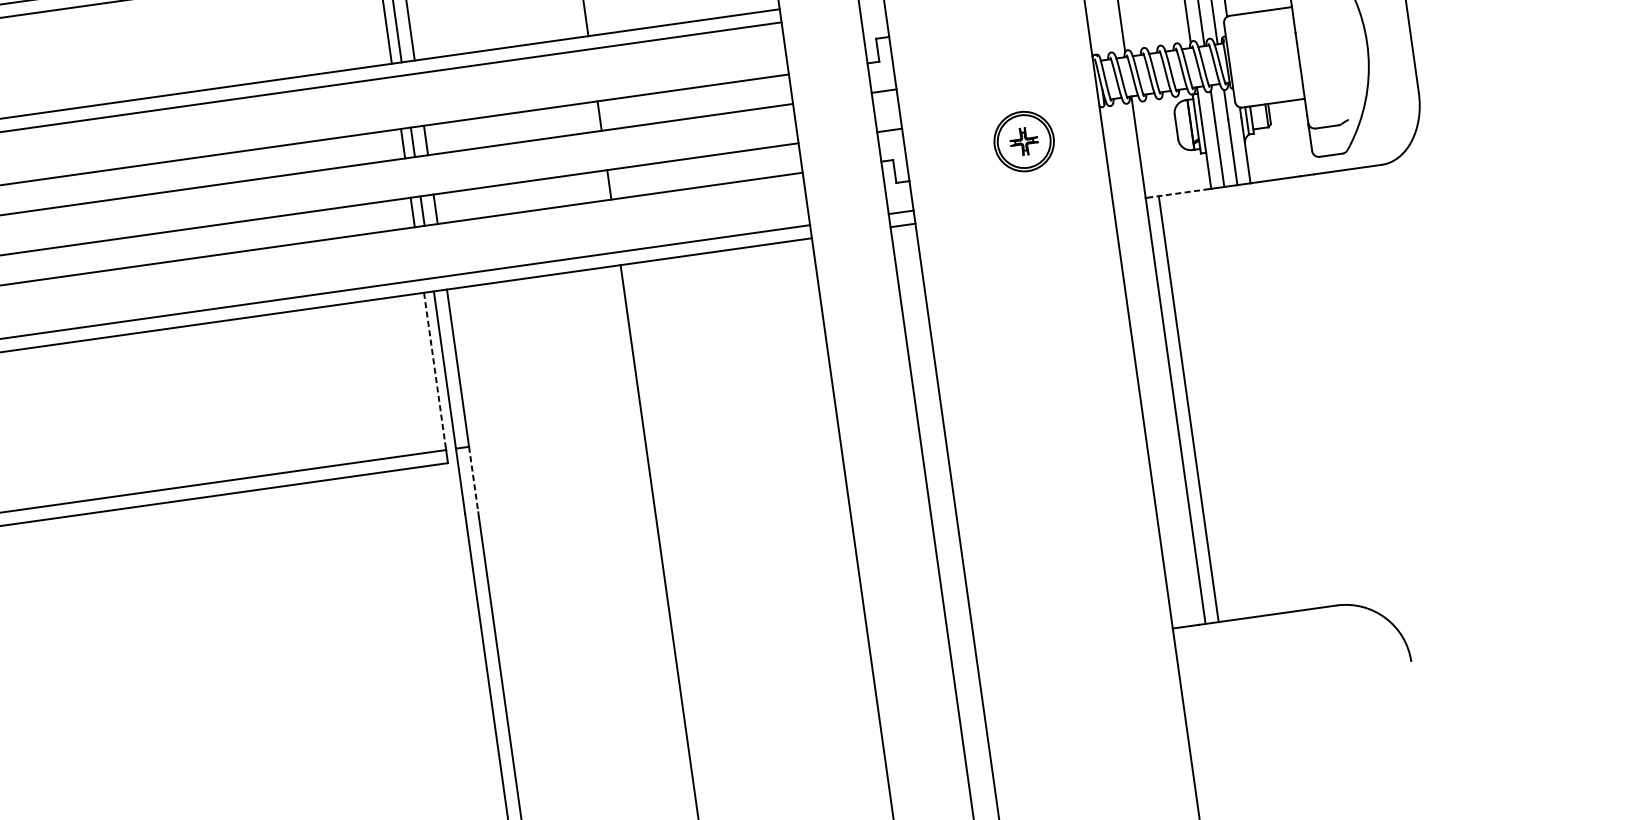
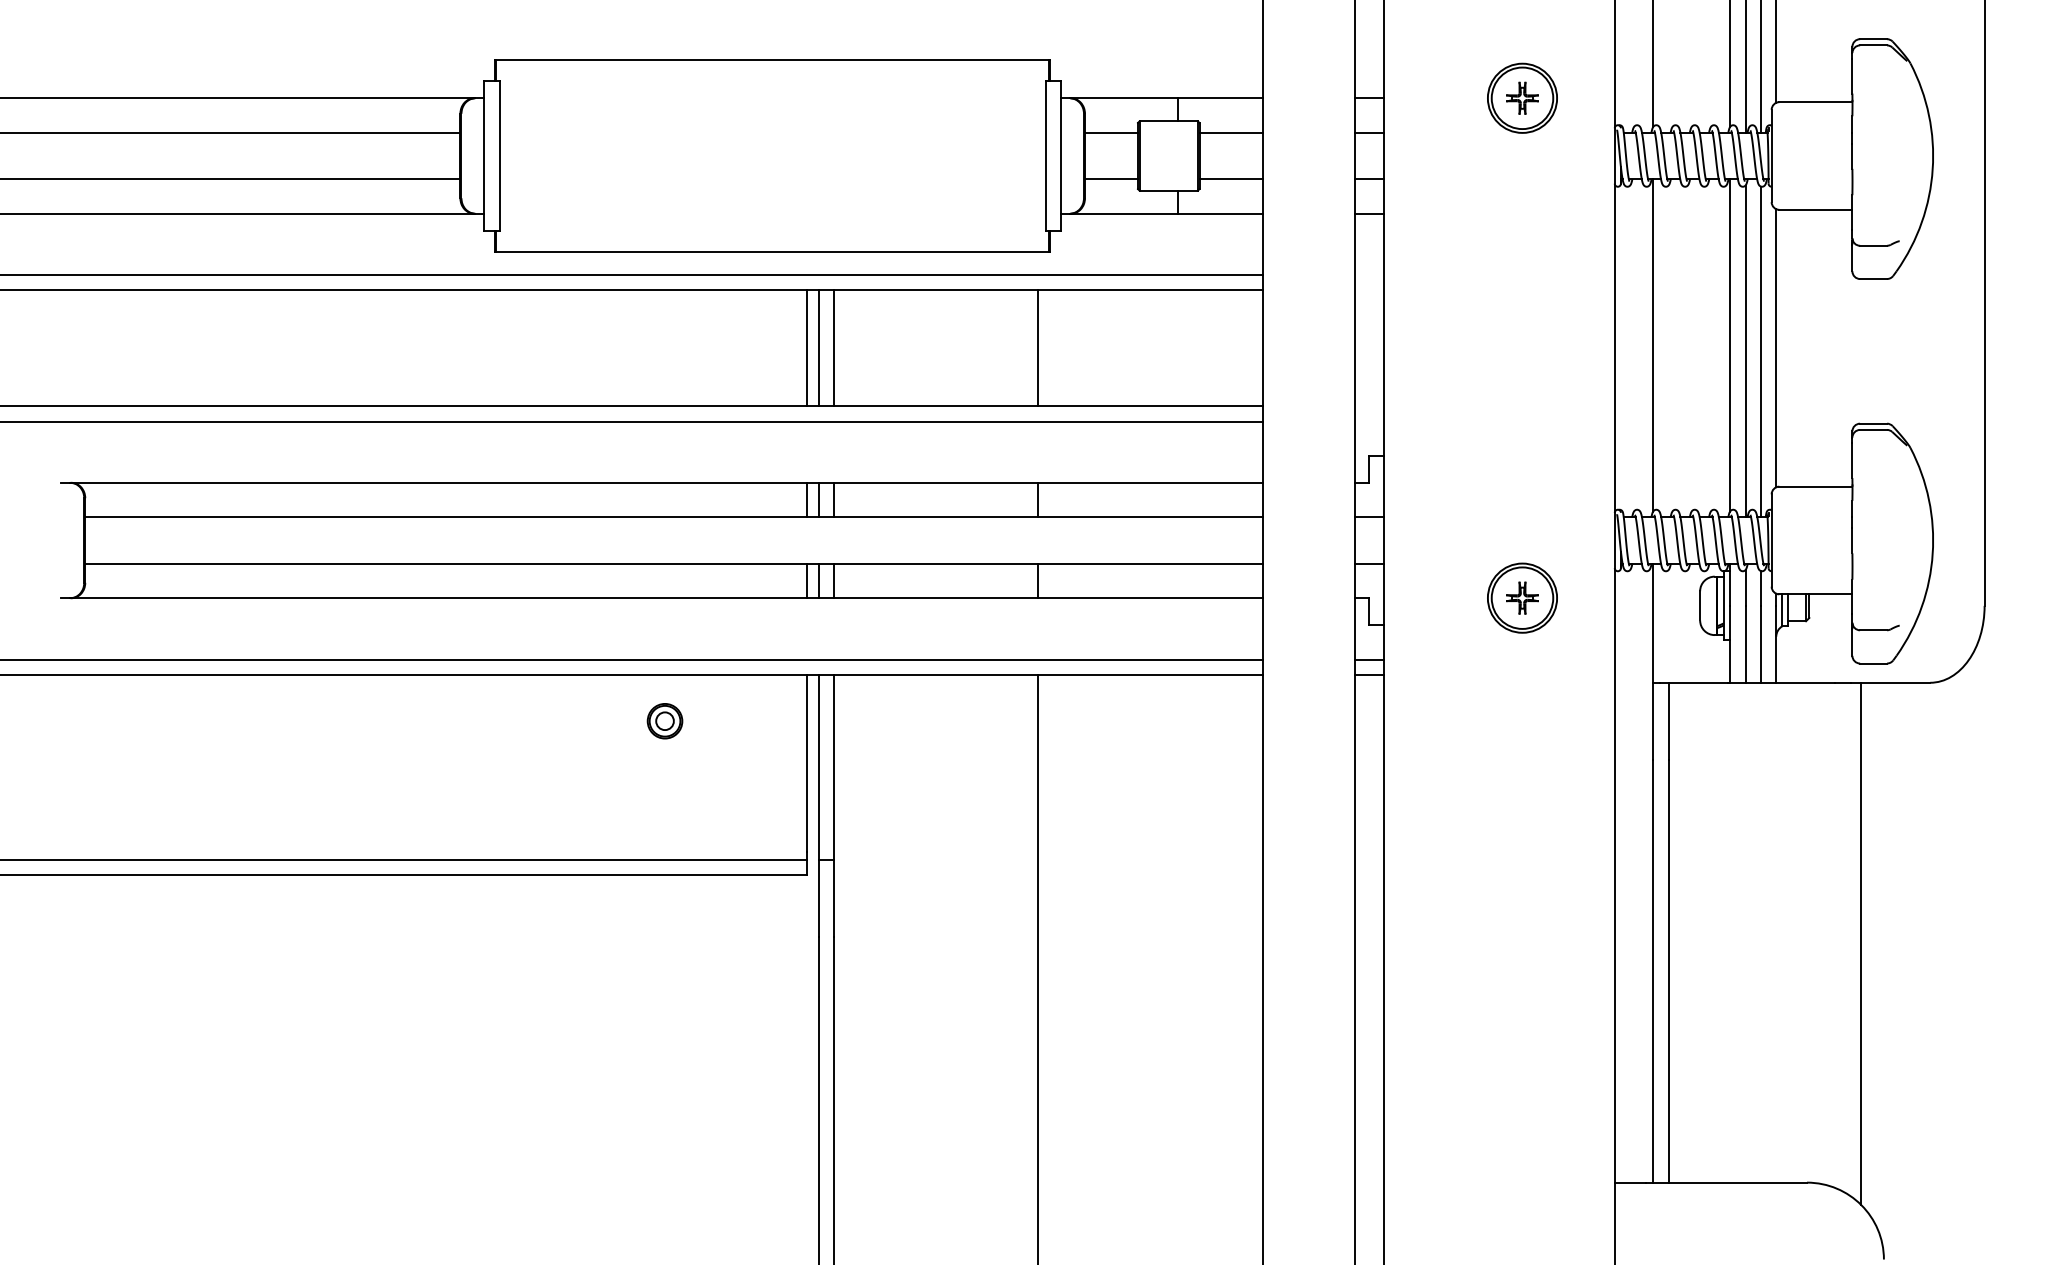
line: (1179, 192) -> (1693, 682), dashed -> solid
part: (307, 349) -> (664, 721), added
line: (434, 368) -> (807, 764), dashed -> solid
line: (1353, 395) -> (1860, 943), added
line: (473, 479) -> (834, 898), dashed -> solid

